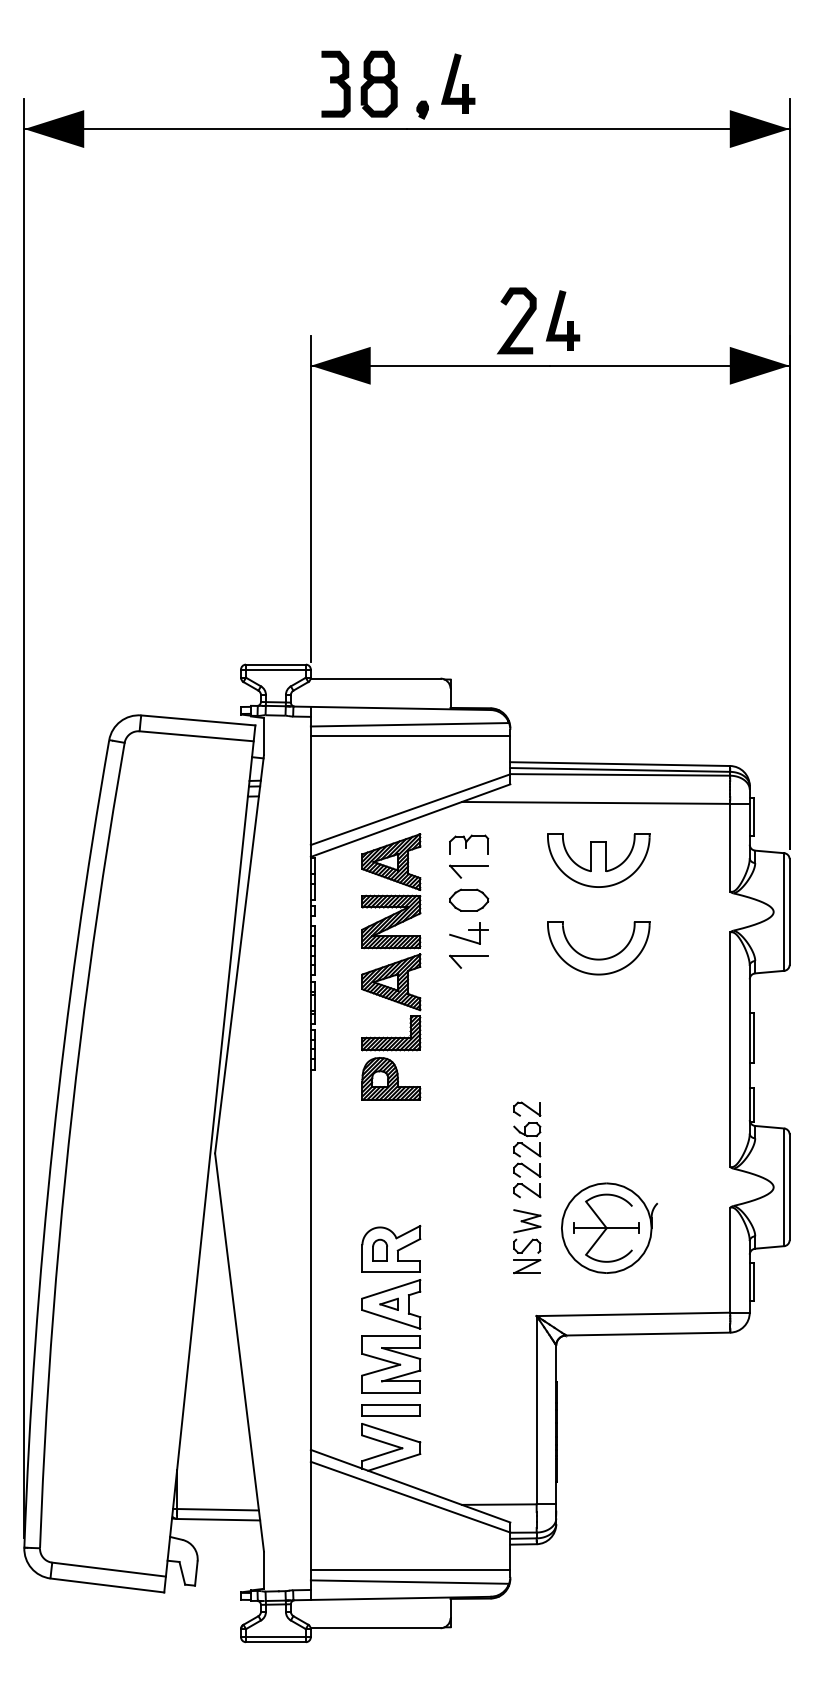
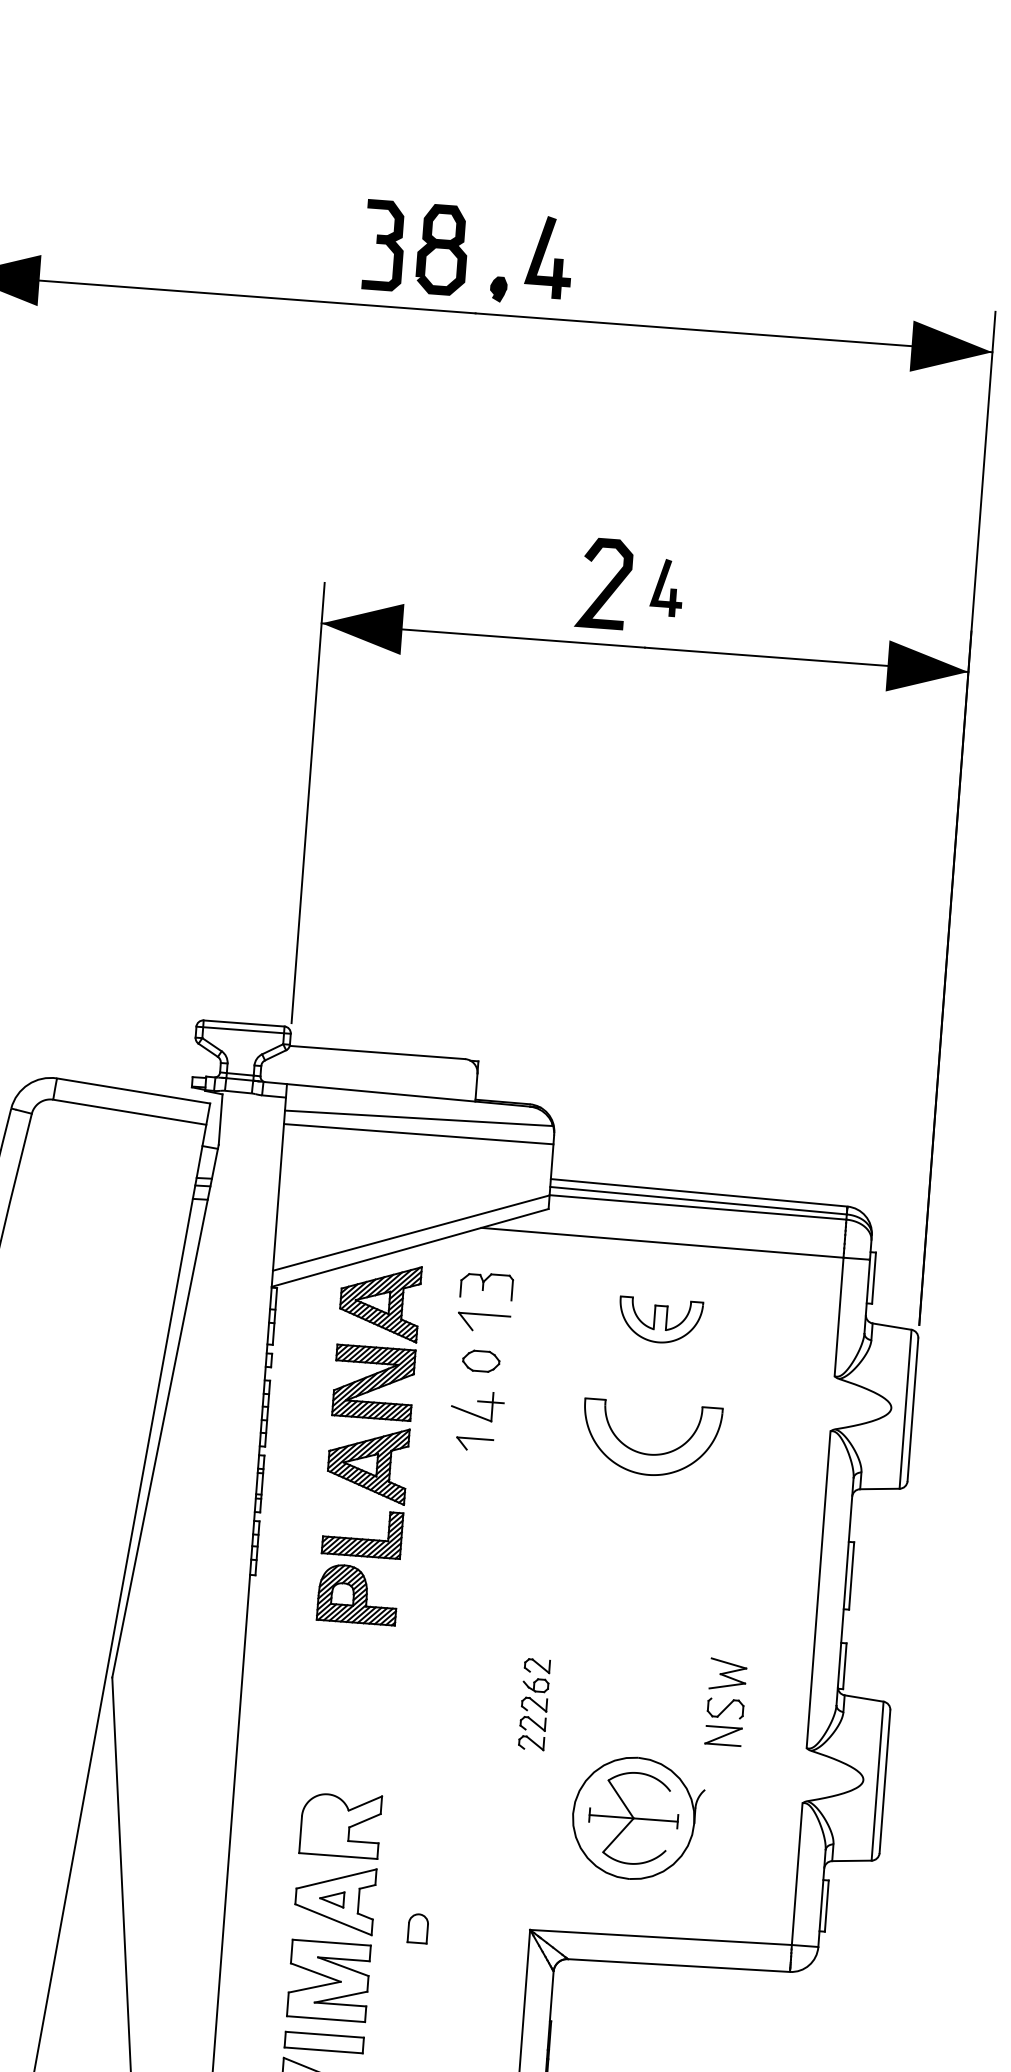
part: (563, 320) -> (667, 587), size x0.7
part: (598, 860) -> (659, 1320), size x0.6
part: (469, 899) -> (481, 1360), size x0.7
part: (468, 961) -> (474, 1444), size x0.7
part: (527, 1149) -> (534, 1703), size x0.7
part: (527, 1241) -> (726, 1702), moved
part: (379, 1249) -> (417, 1927), moved

